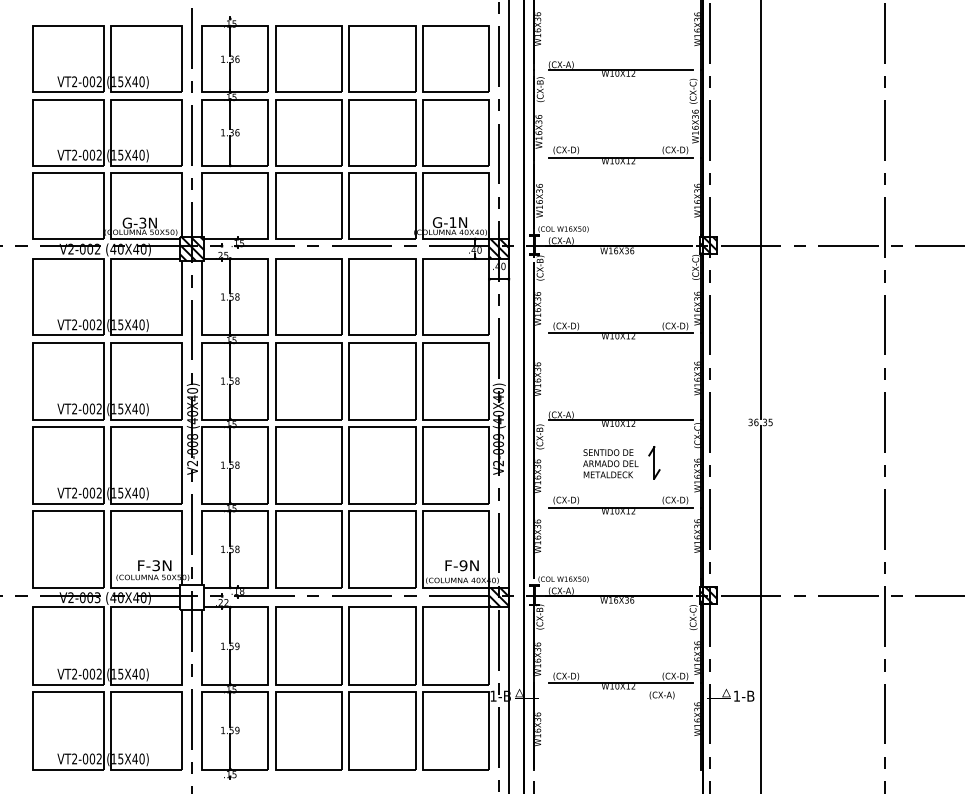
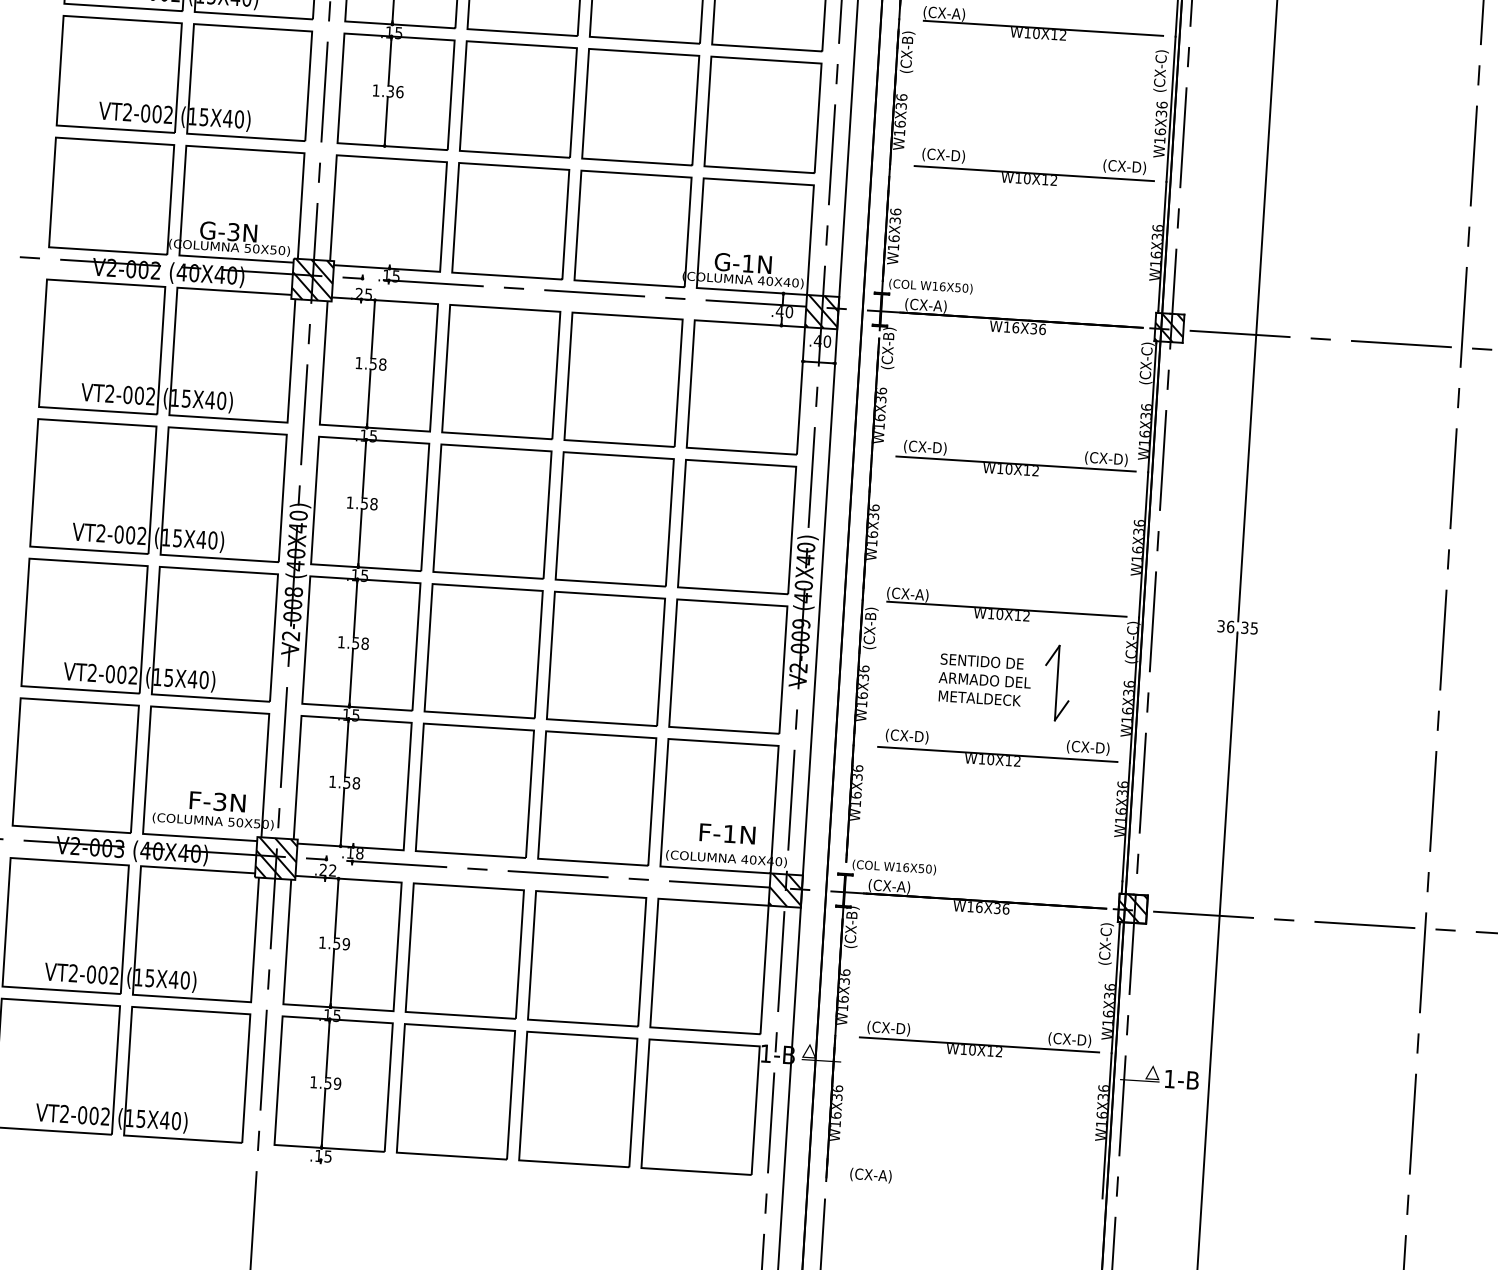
part: (654, 462) -> (1057, 682), size x1.43
text: (463, 565) -> (729, 833), F-9N -> F-1N
hatch: (191, 597) -> (275, 858), added
text: (661, 695) -> (869, 1175), moved

